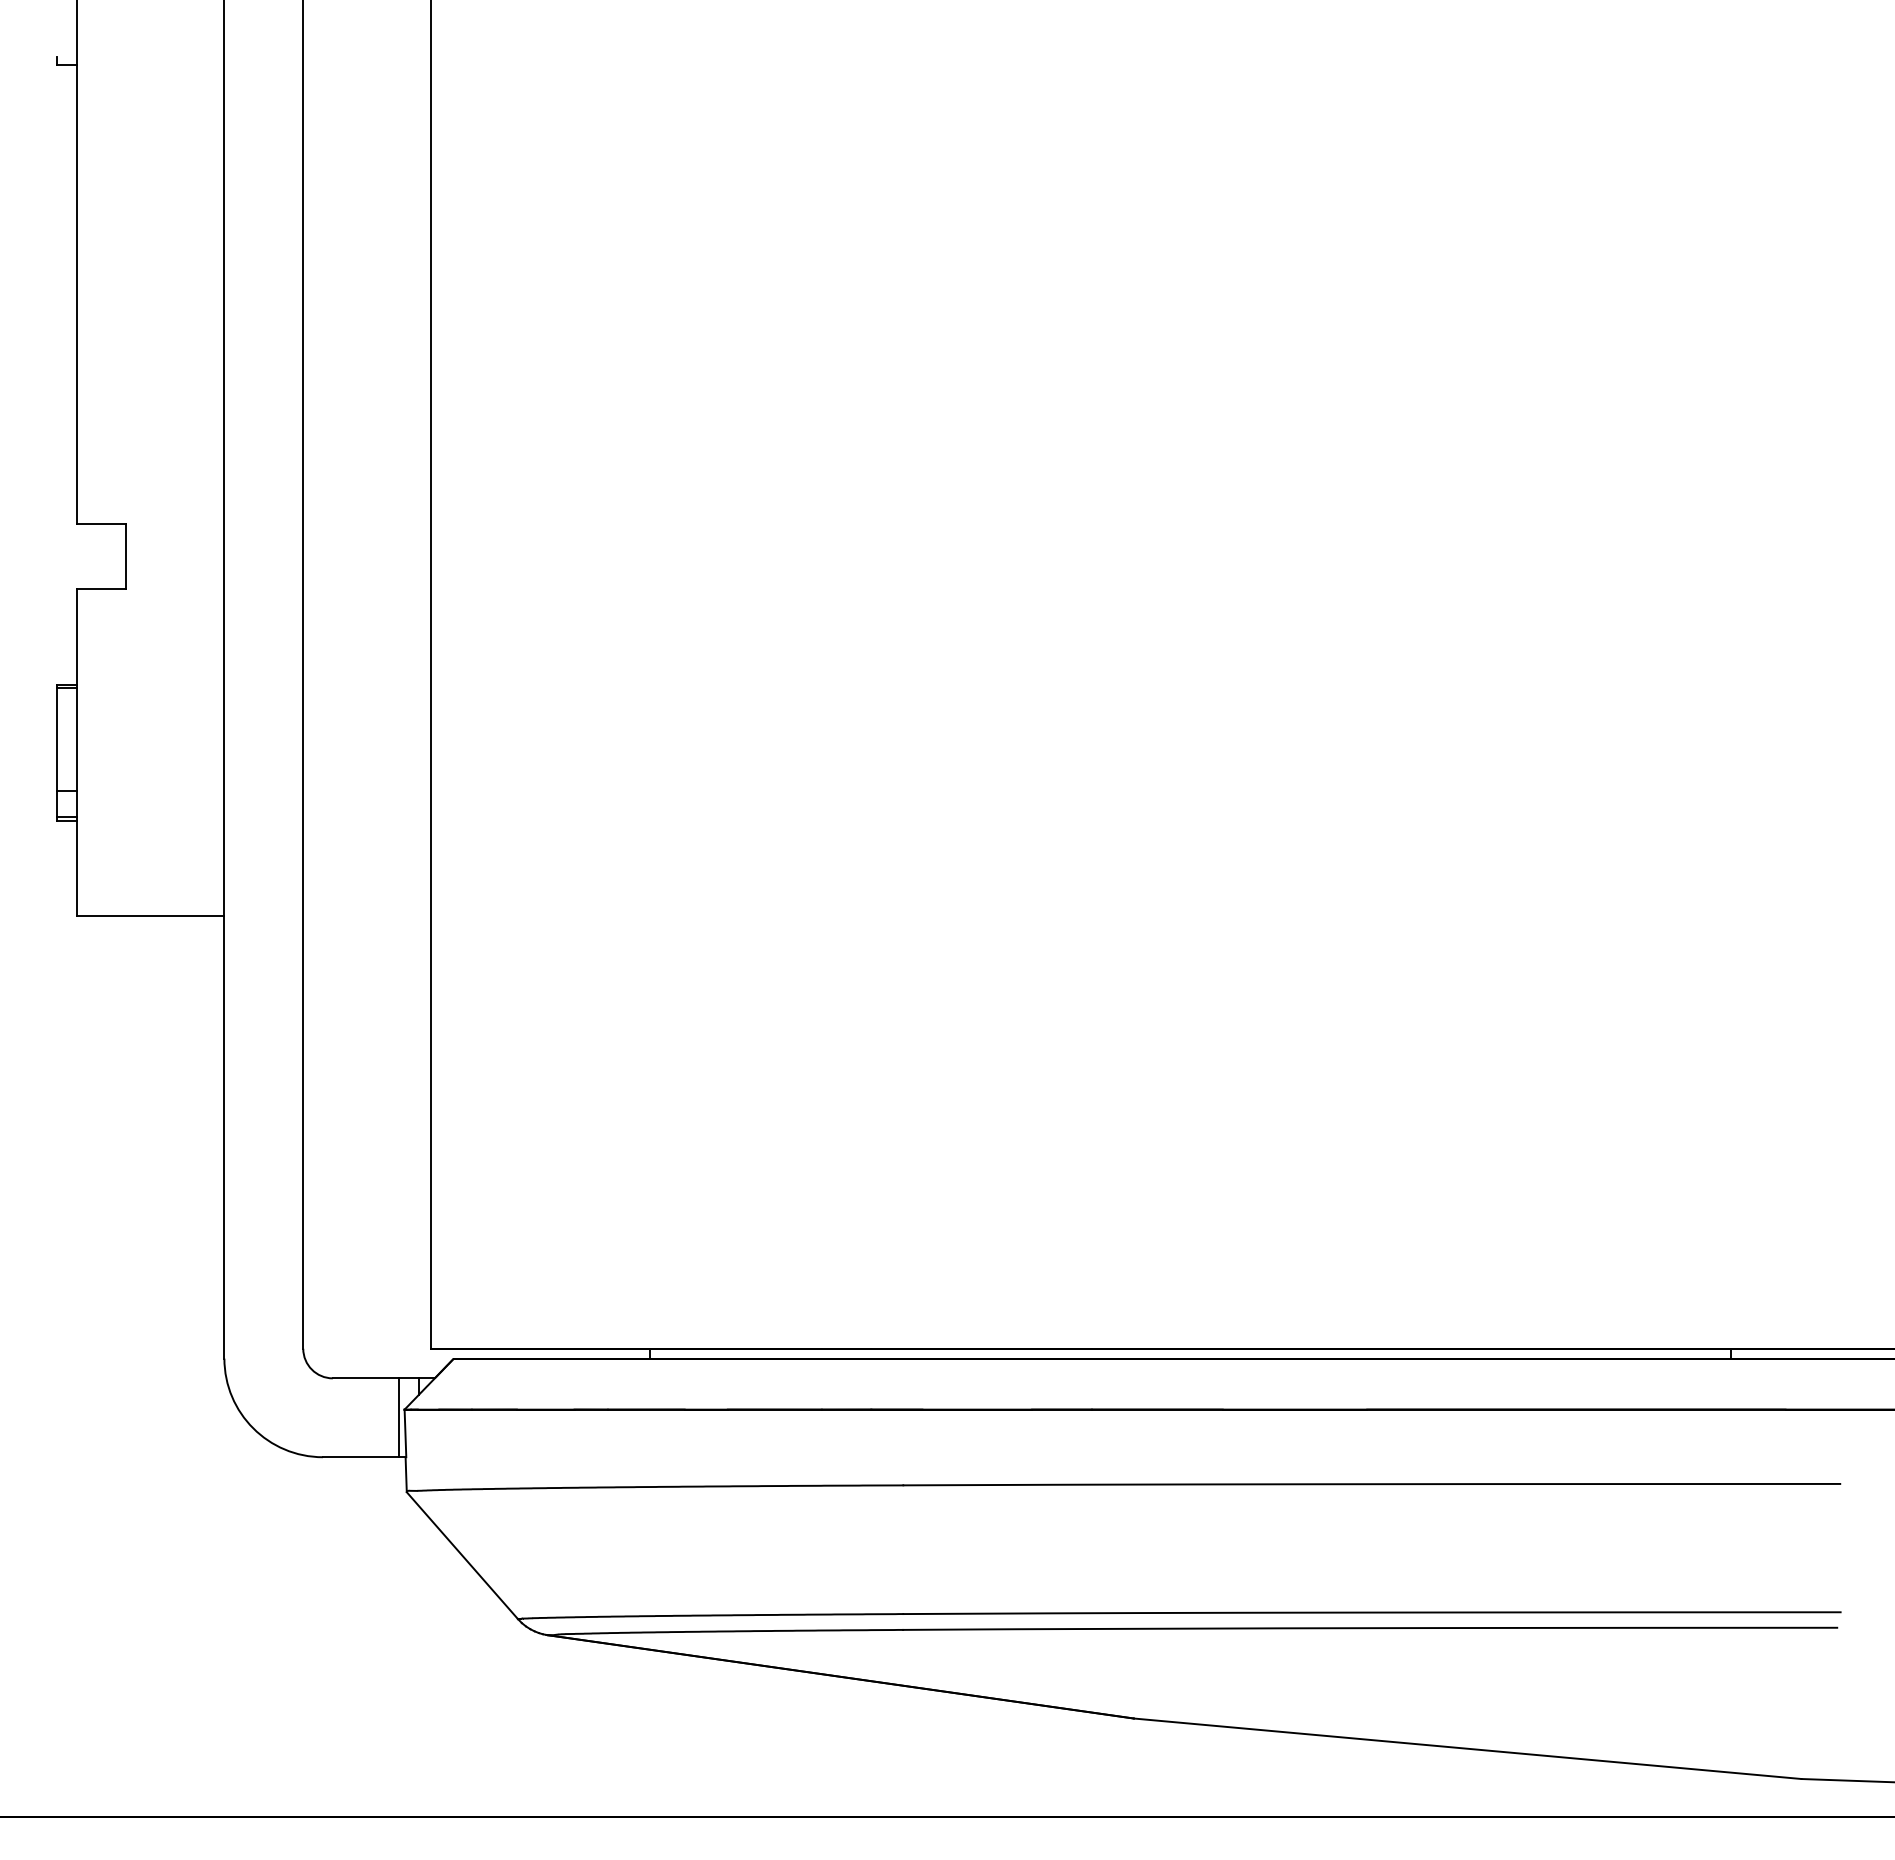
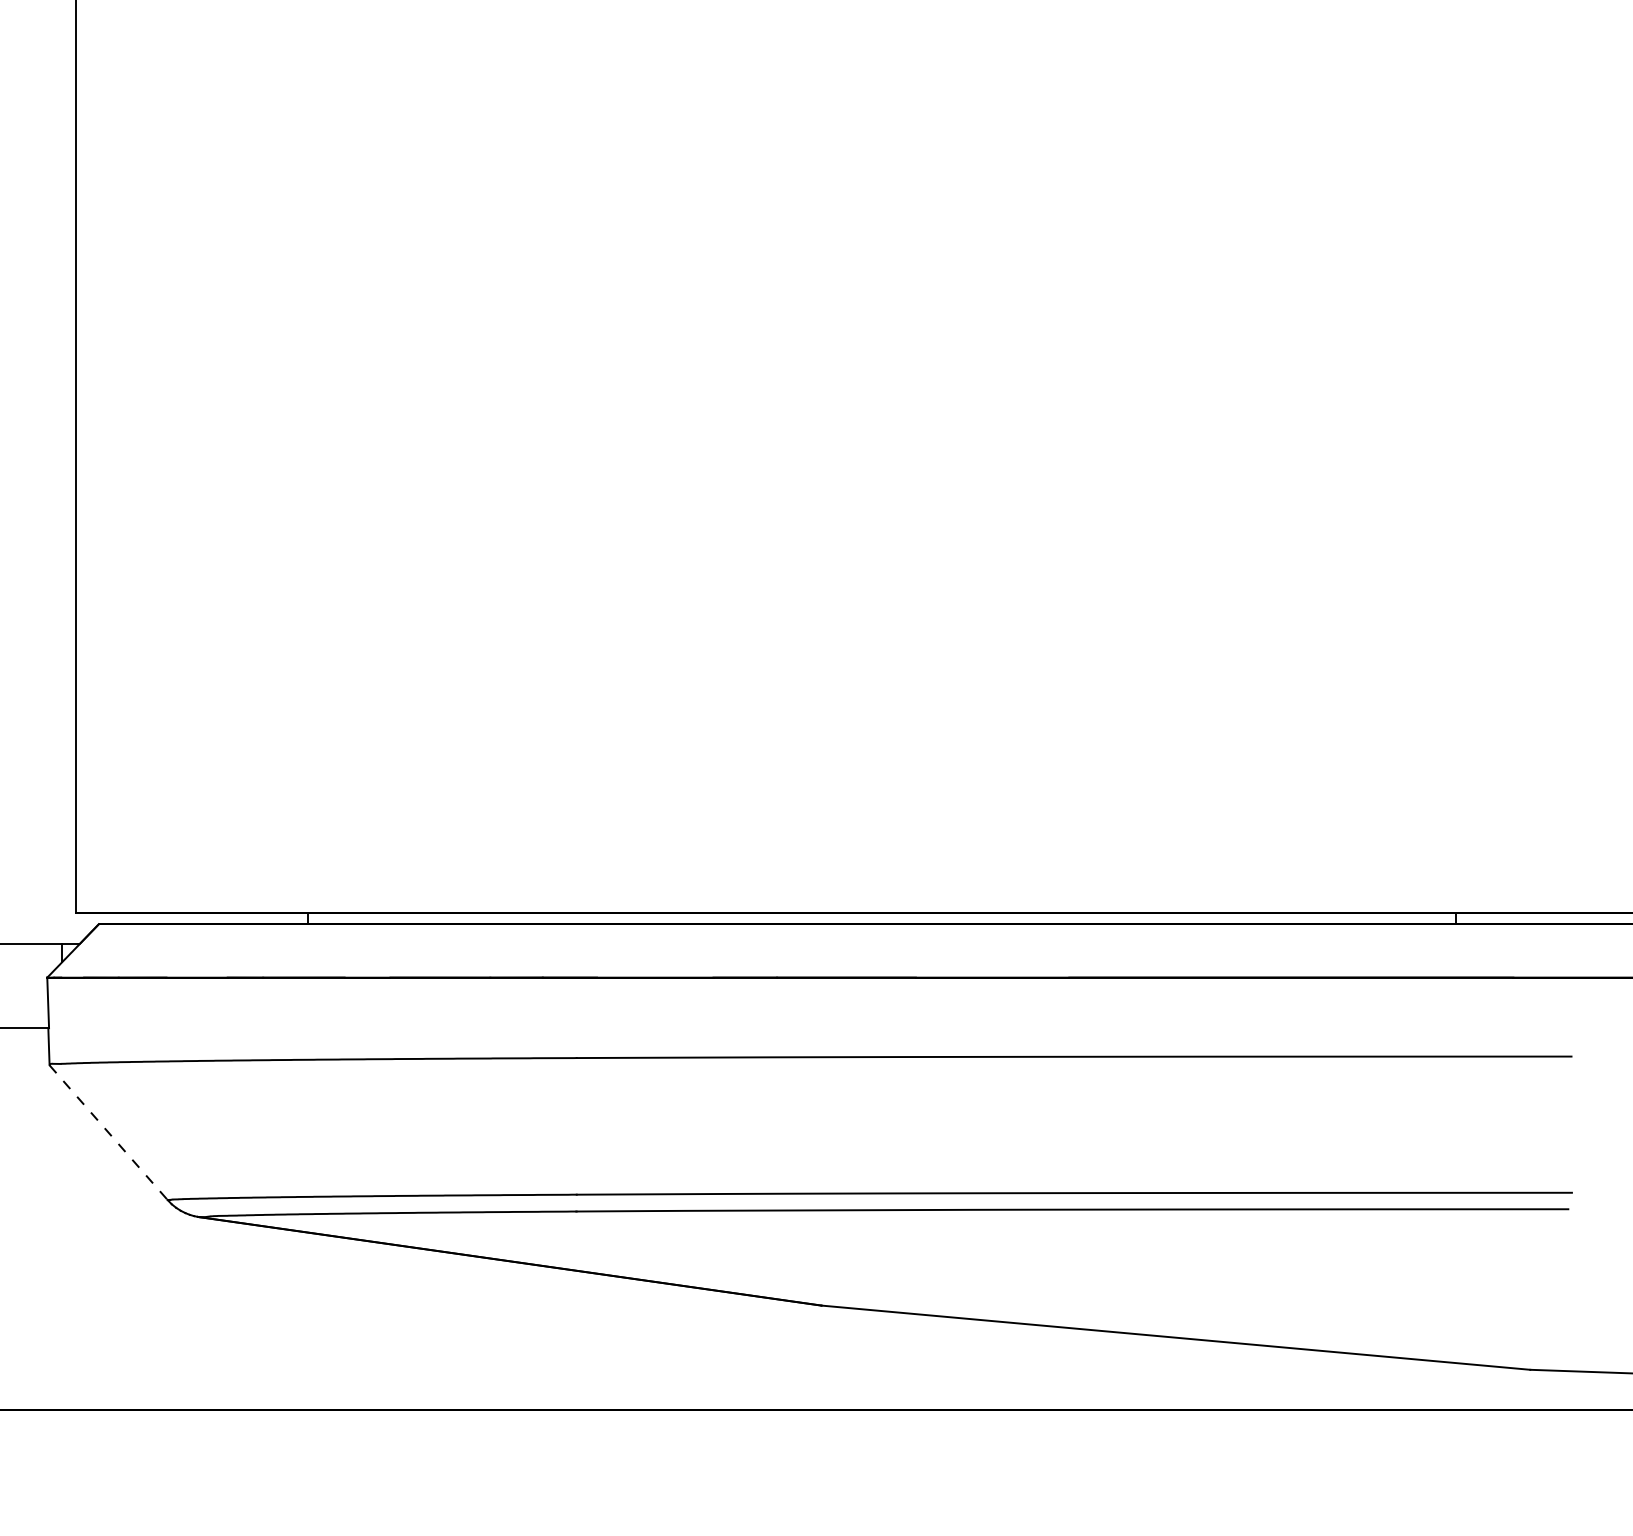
line: (398, 1417) -> (40, 985), removed
line: (462, 1555) -> (108, 1132), solid -> dashed

